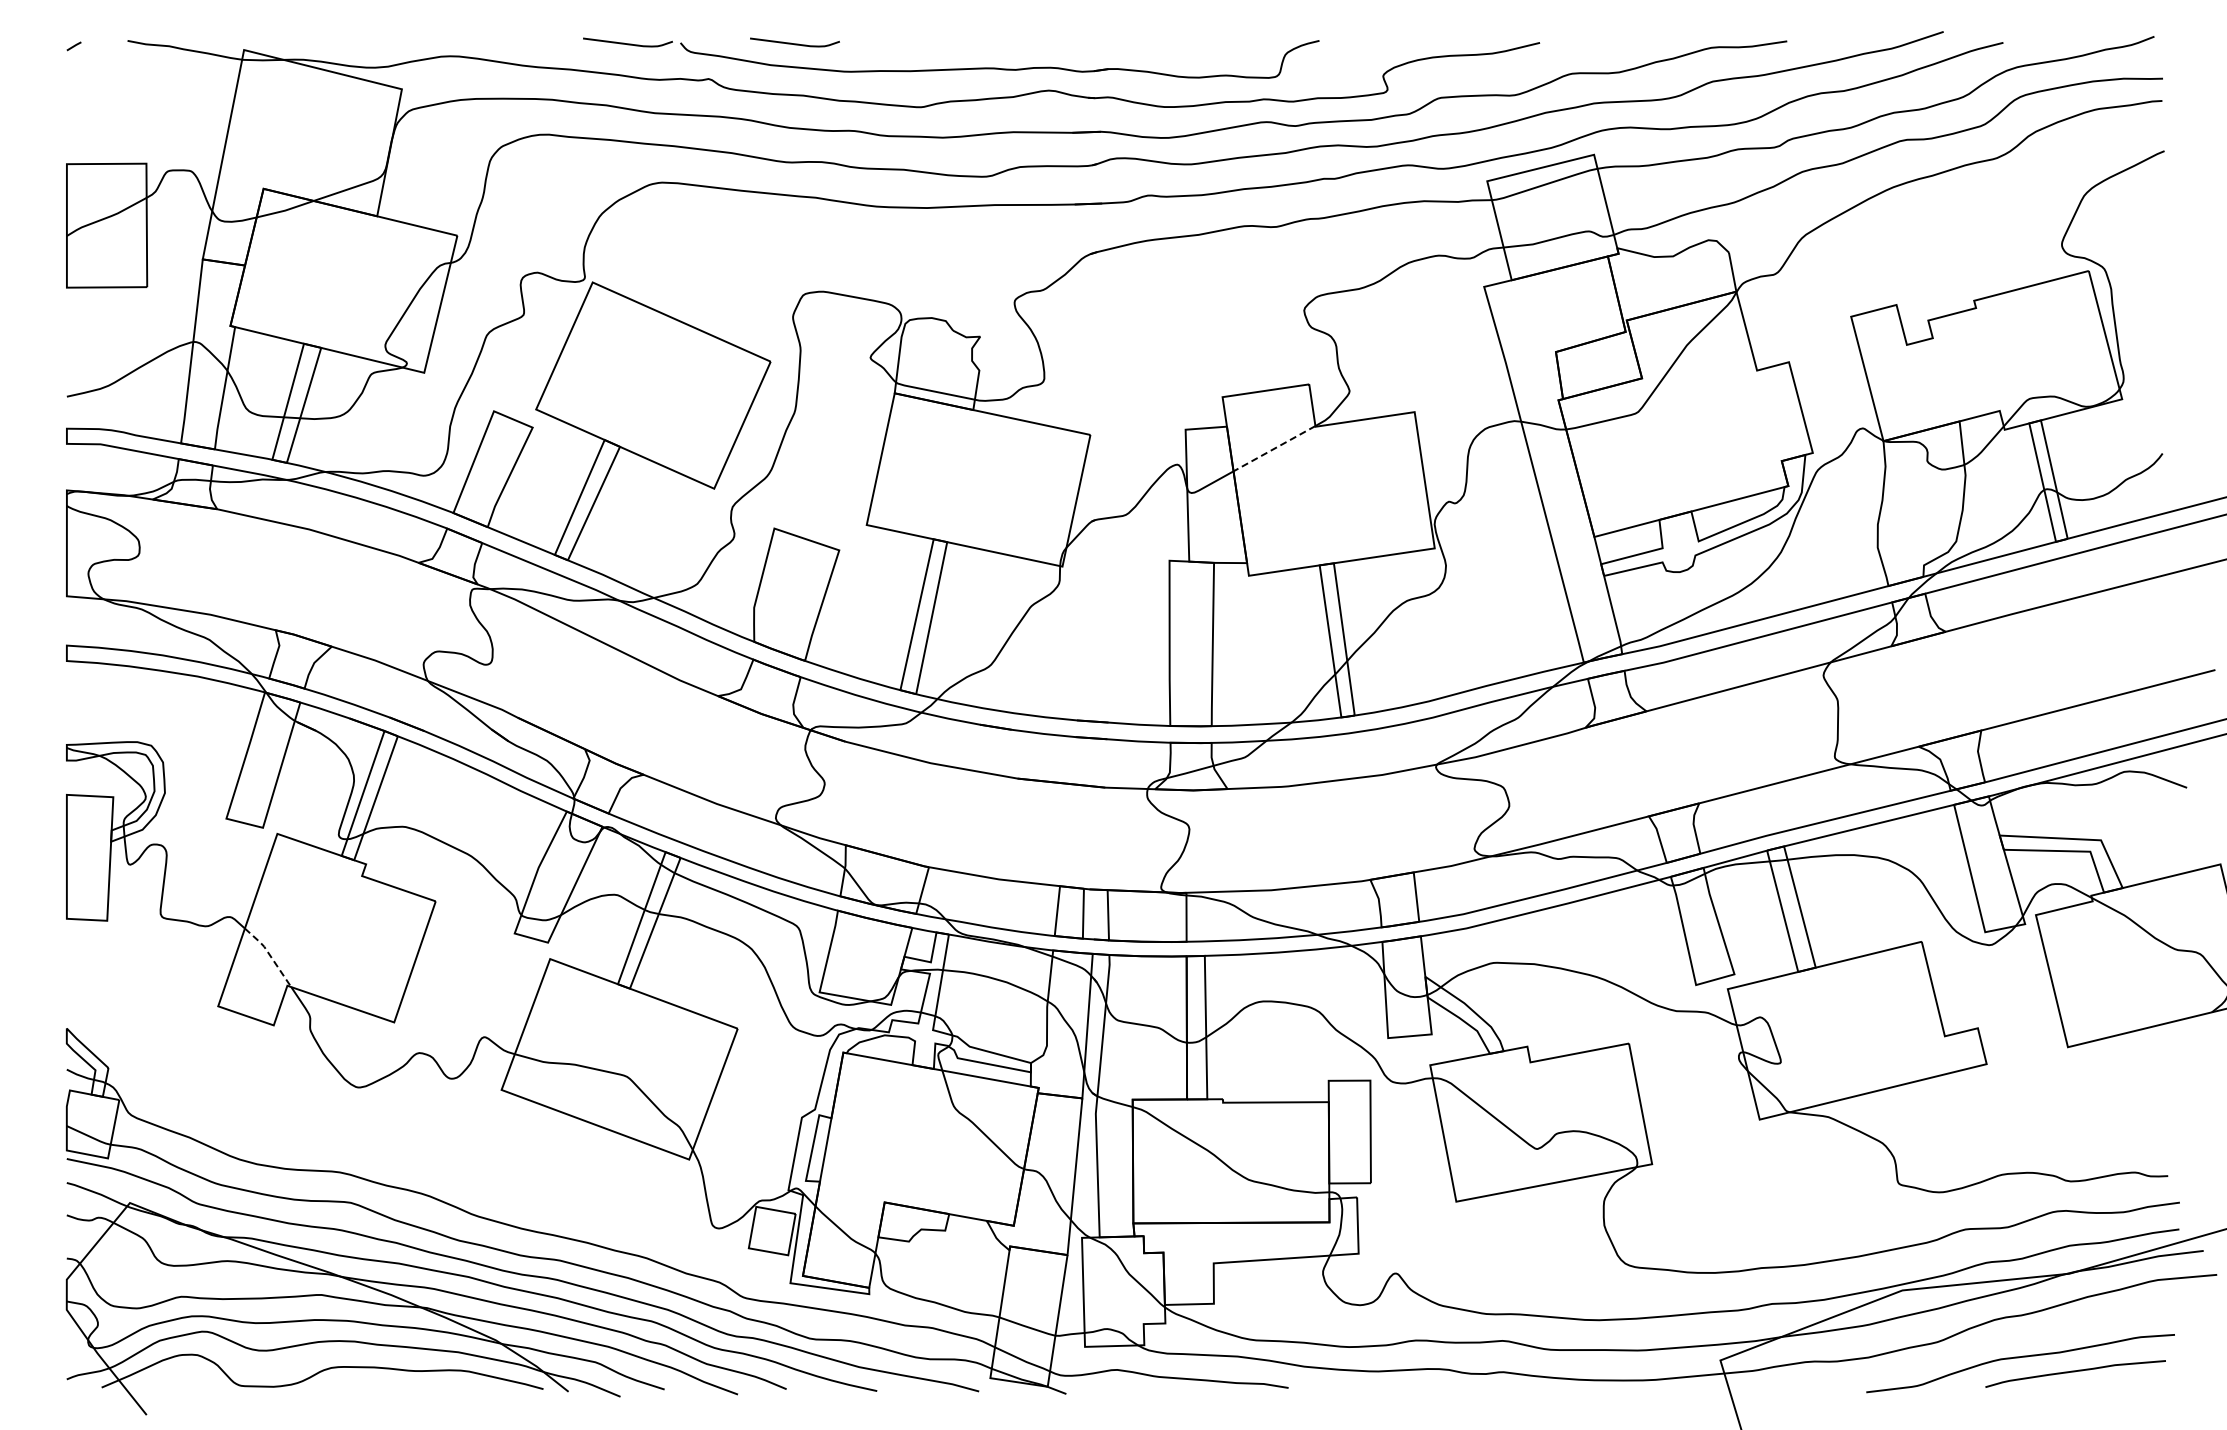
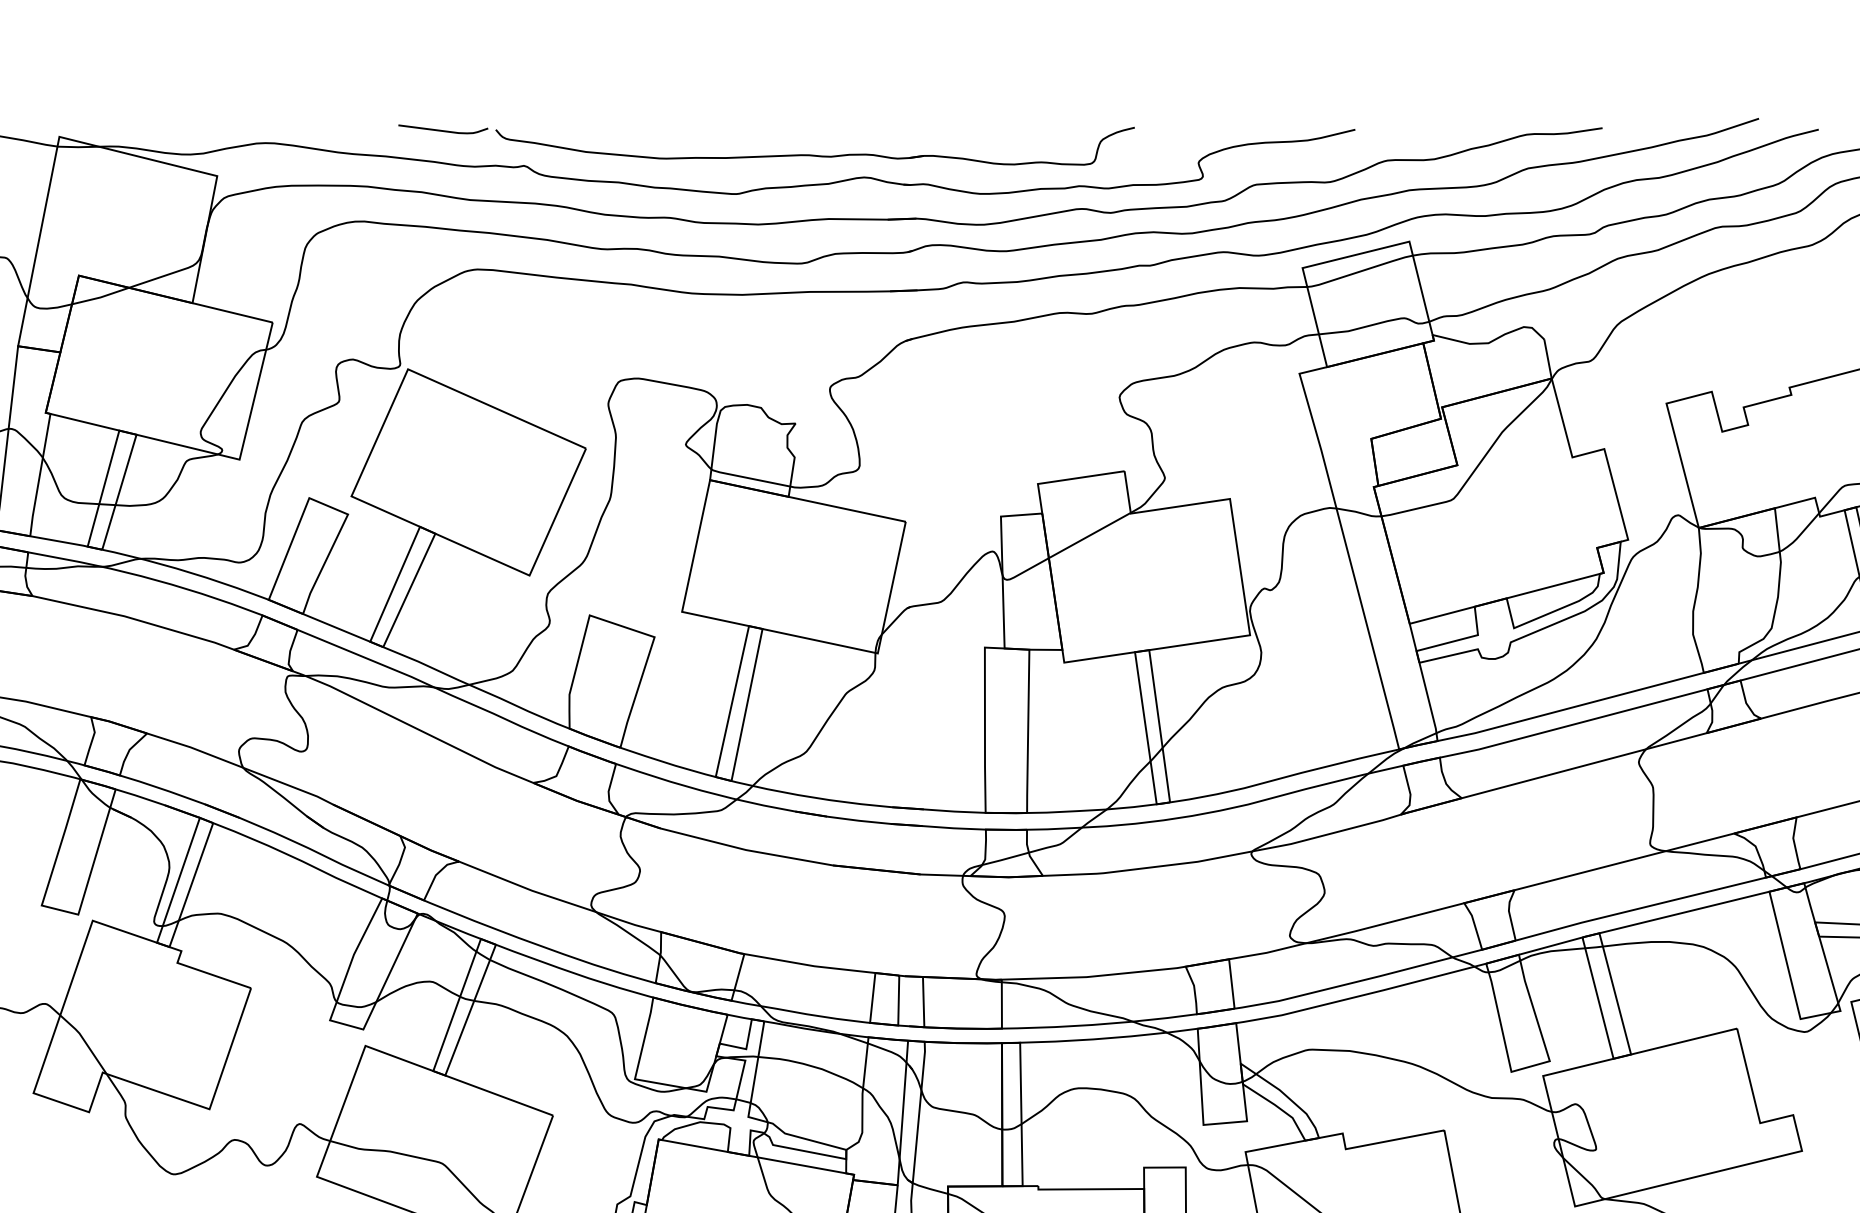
curve: (794, 43) -> (609, 130), removed
line: (1274, 448) -> (1089, 535), dashed -> solid
line: (269, 954) -> (84, 1041), dashed -> solid

